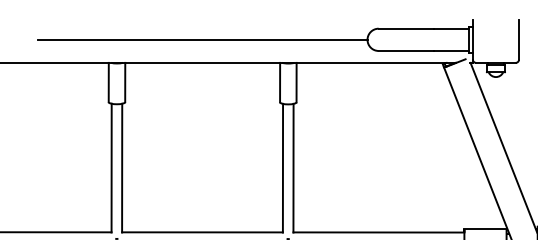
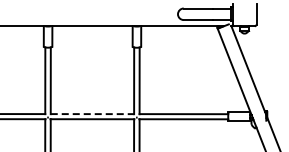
line: (202, 40) -> (92, 14), removed
line: (202, 233) -> (92, 114), solid -> dashed

